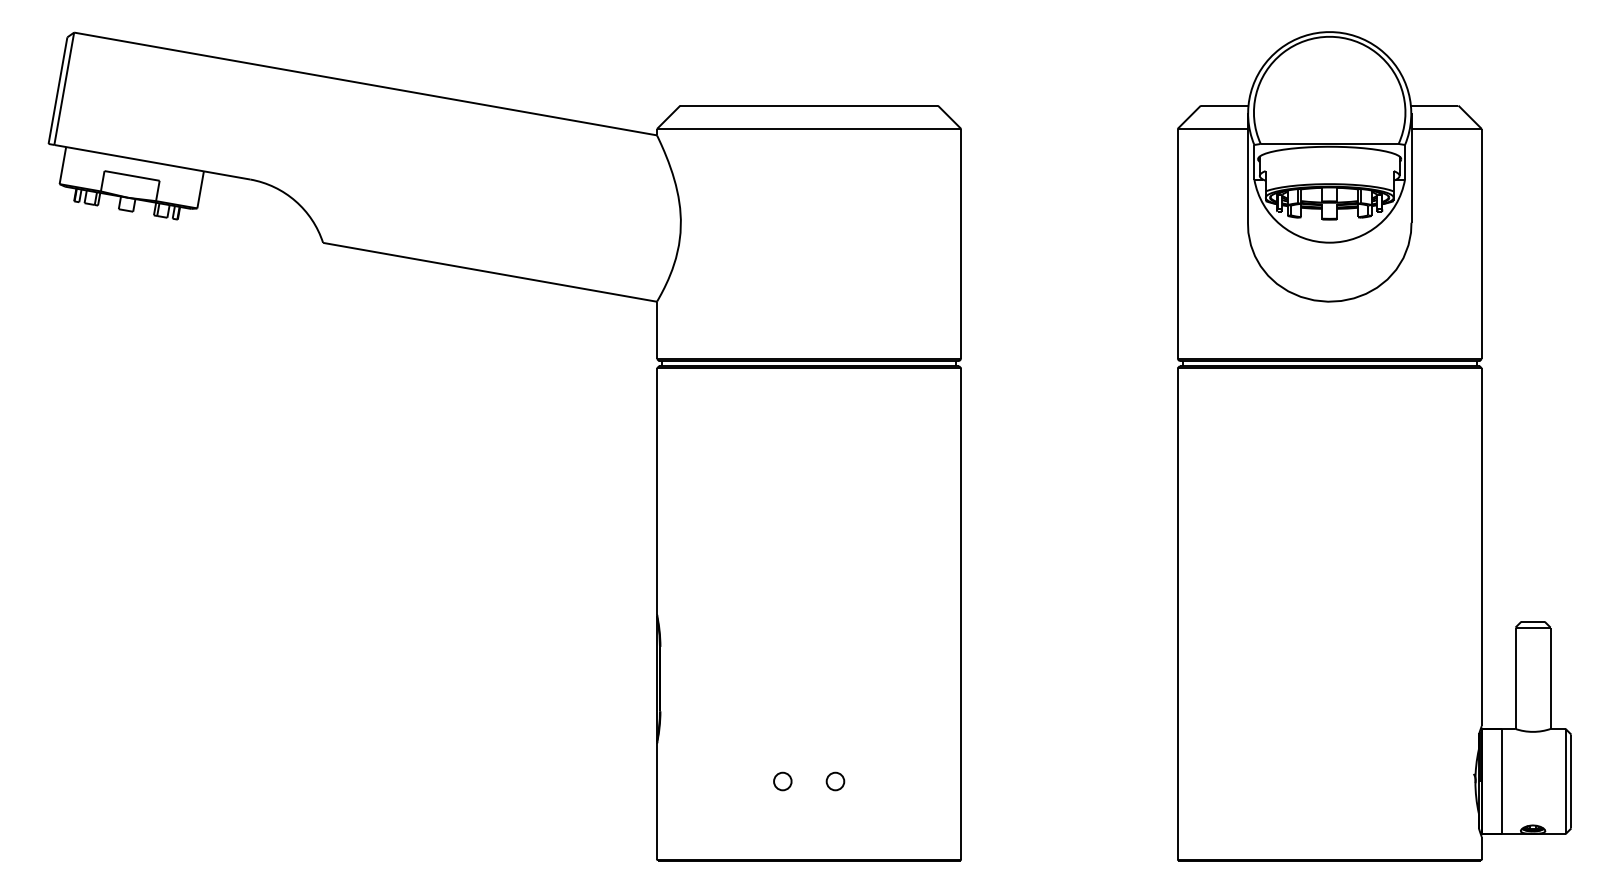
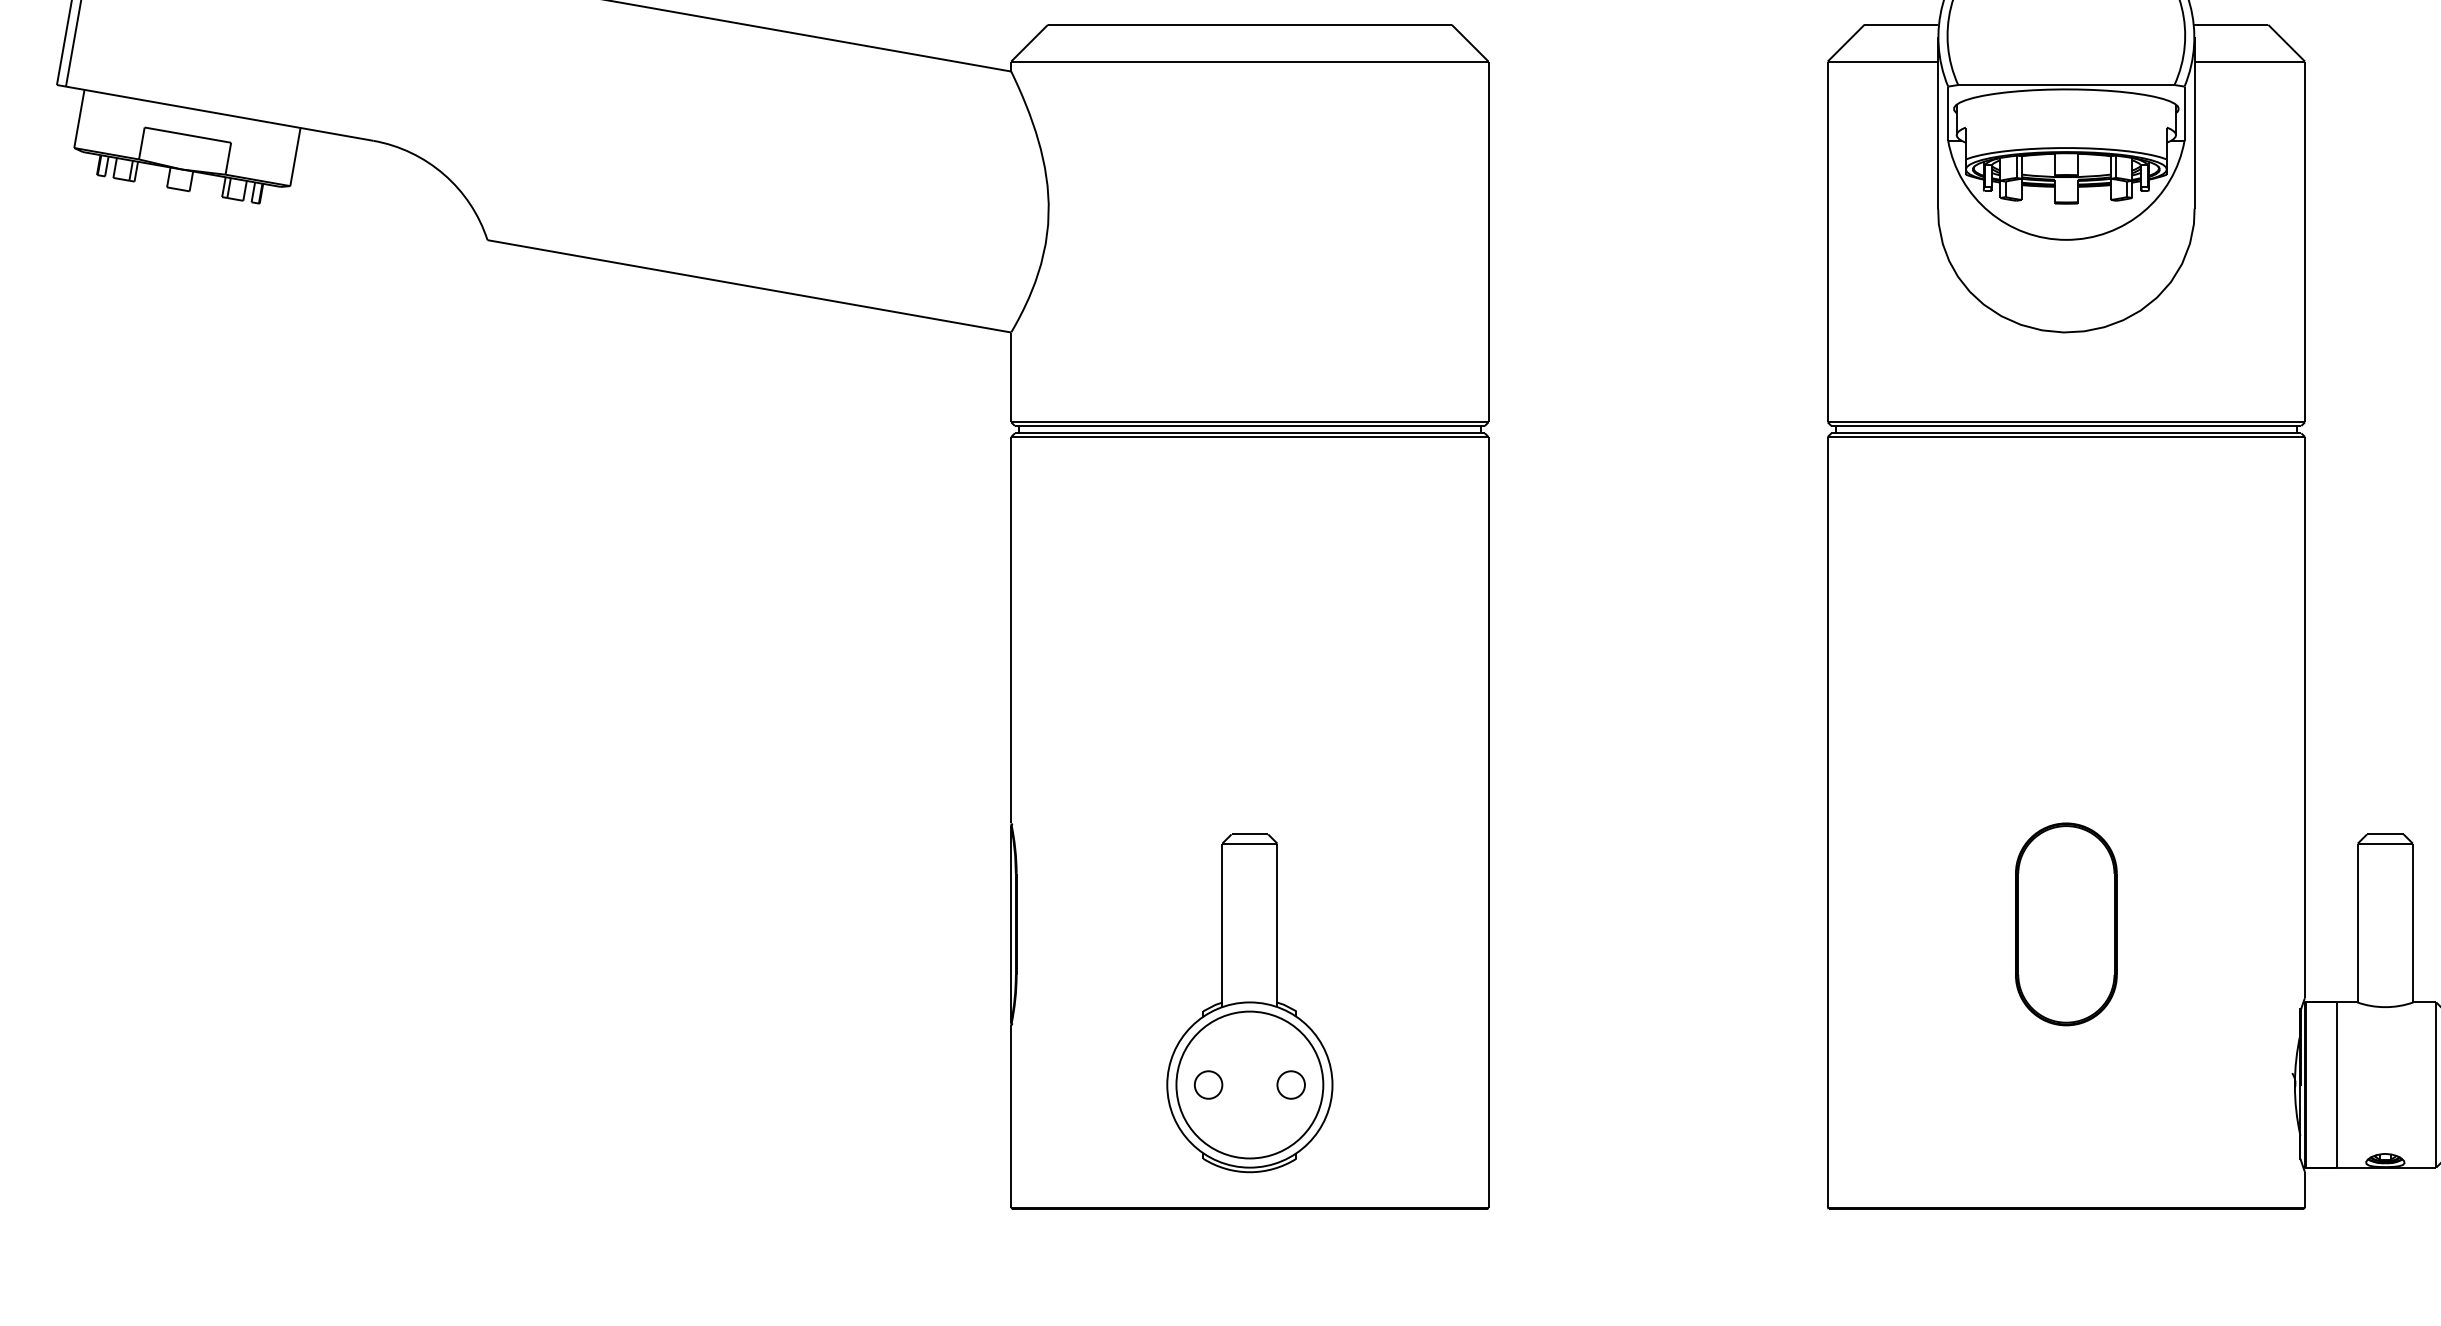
part: (1329, 678) -> (2066, 923), added
part: (808, 729) -> (1248, 1003), added

